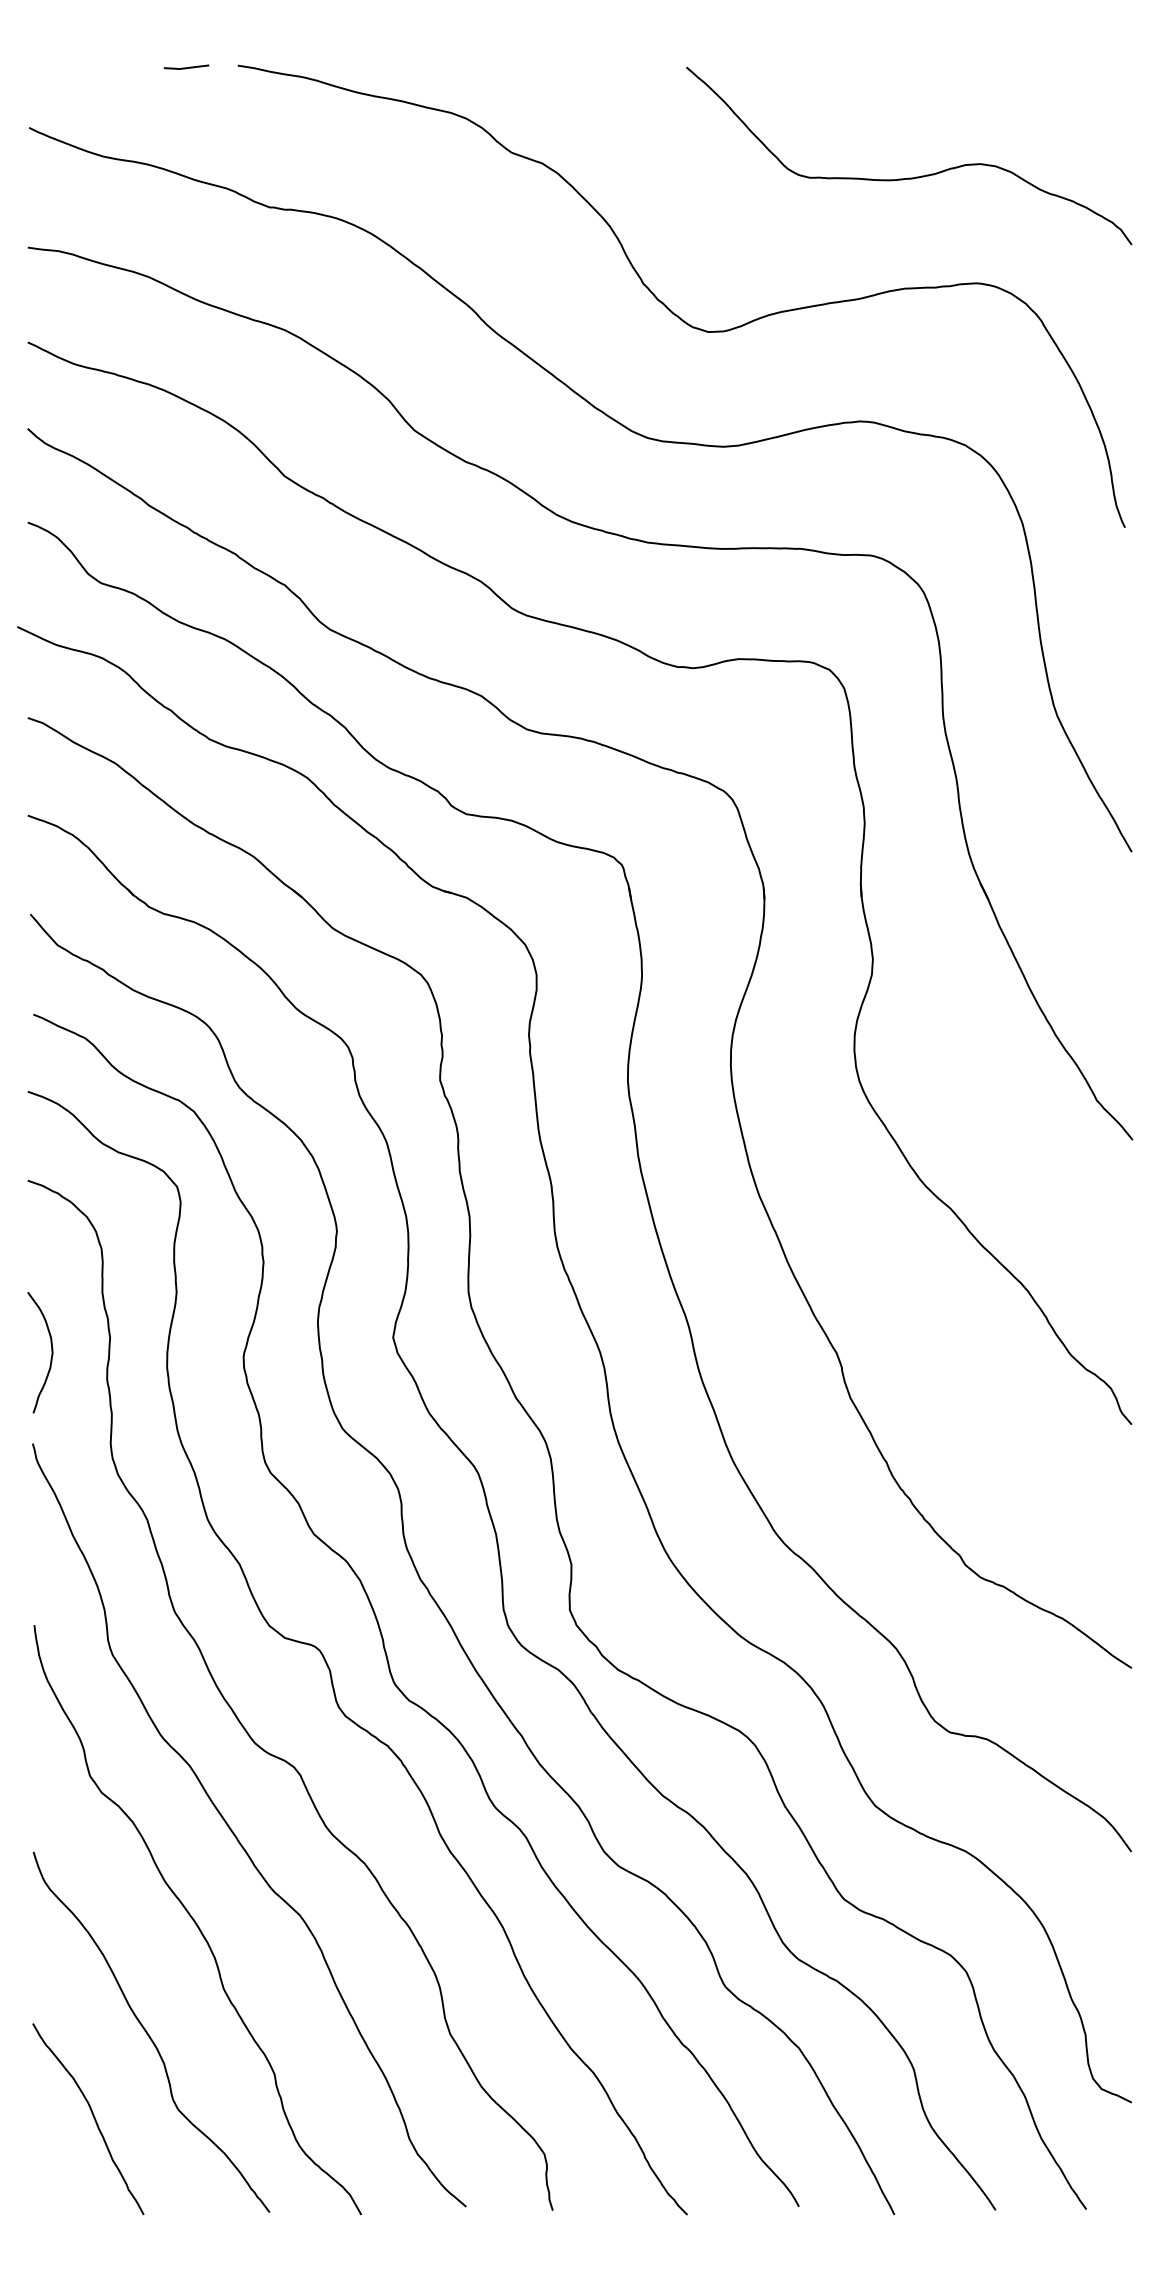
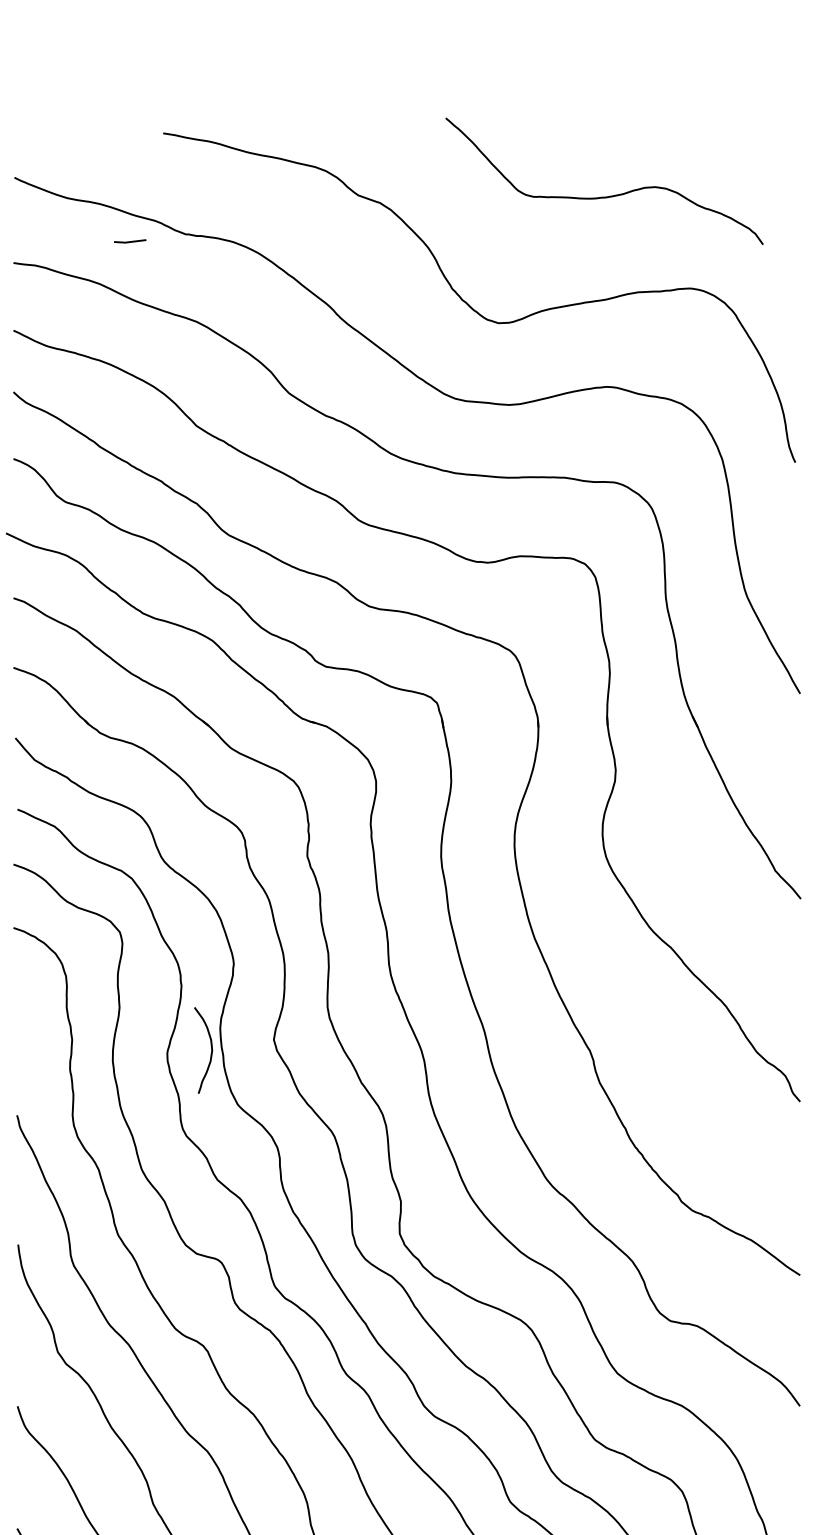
line: (186, 67) -> (130, 241), moved
curve: (909, 177) -> (604, 196), moved
curve: (51, 1352) -> (211, 1050), moved

